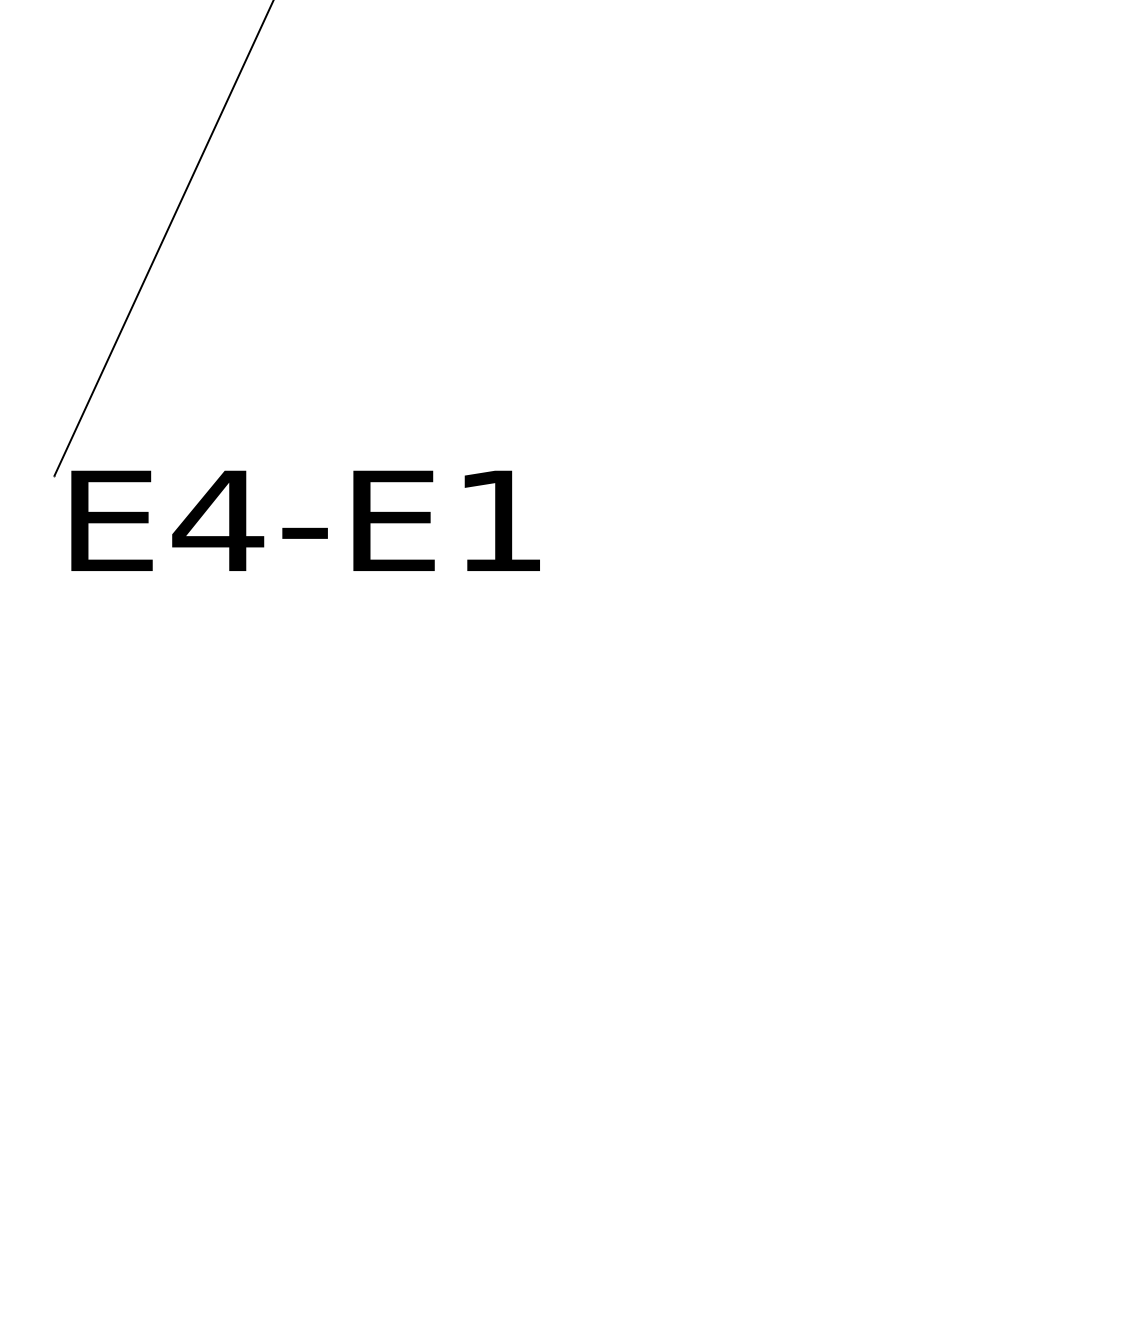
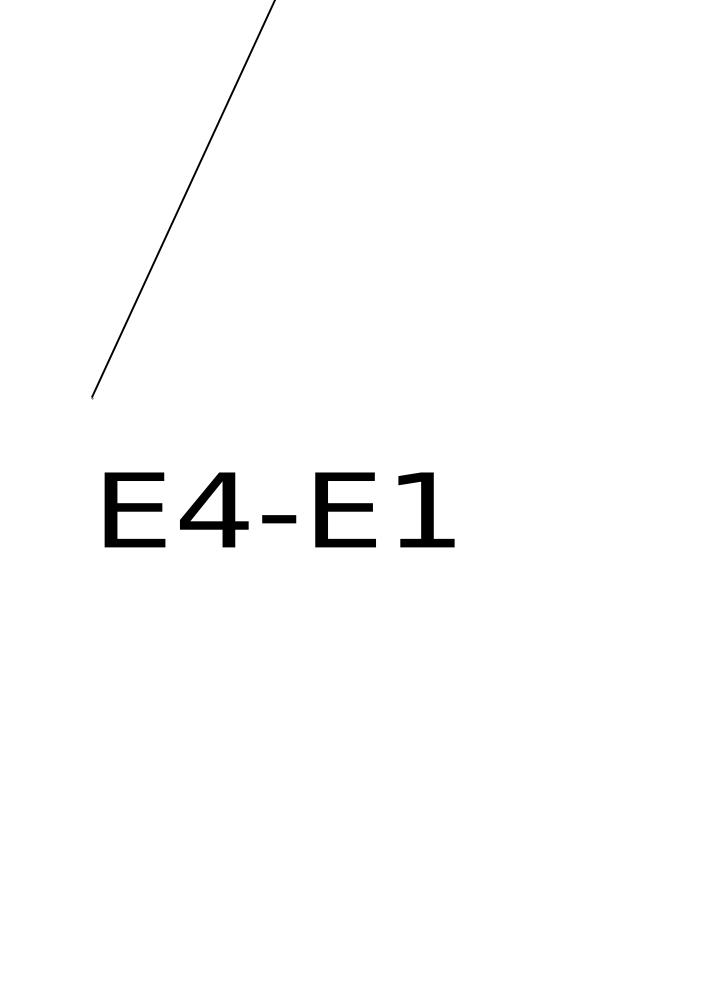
text: (305, 520) -> (279, 509), moved

